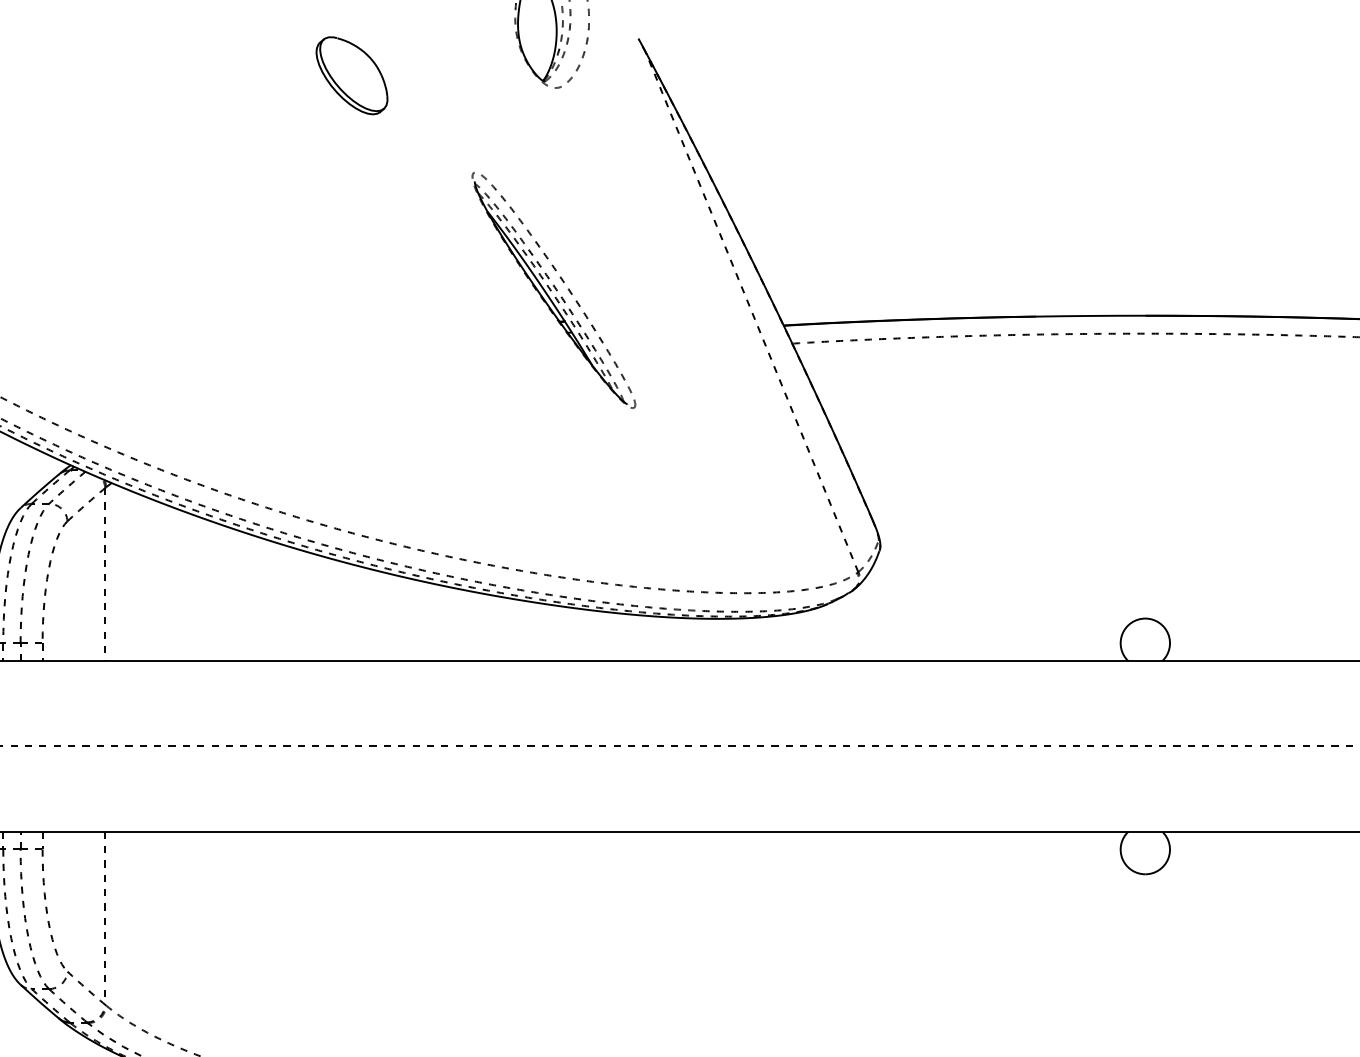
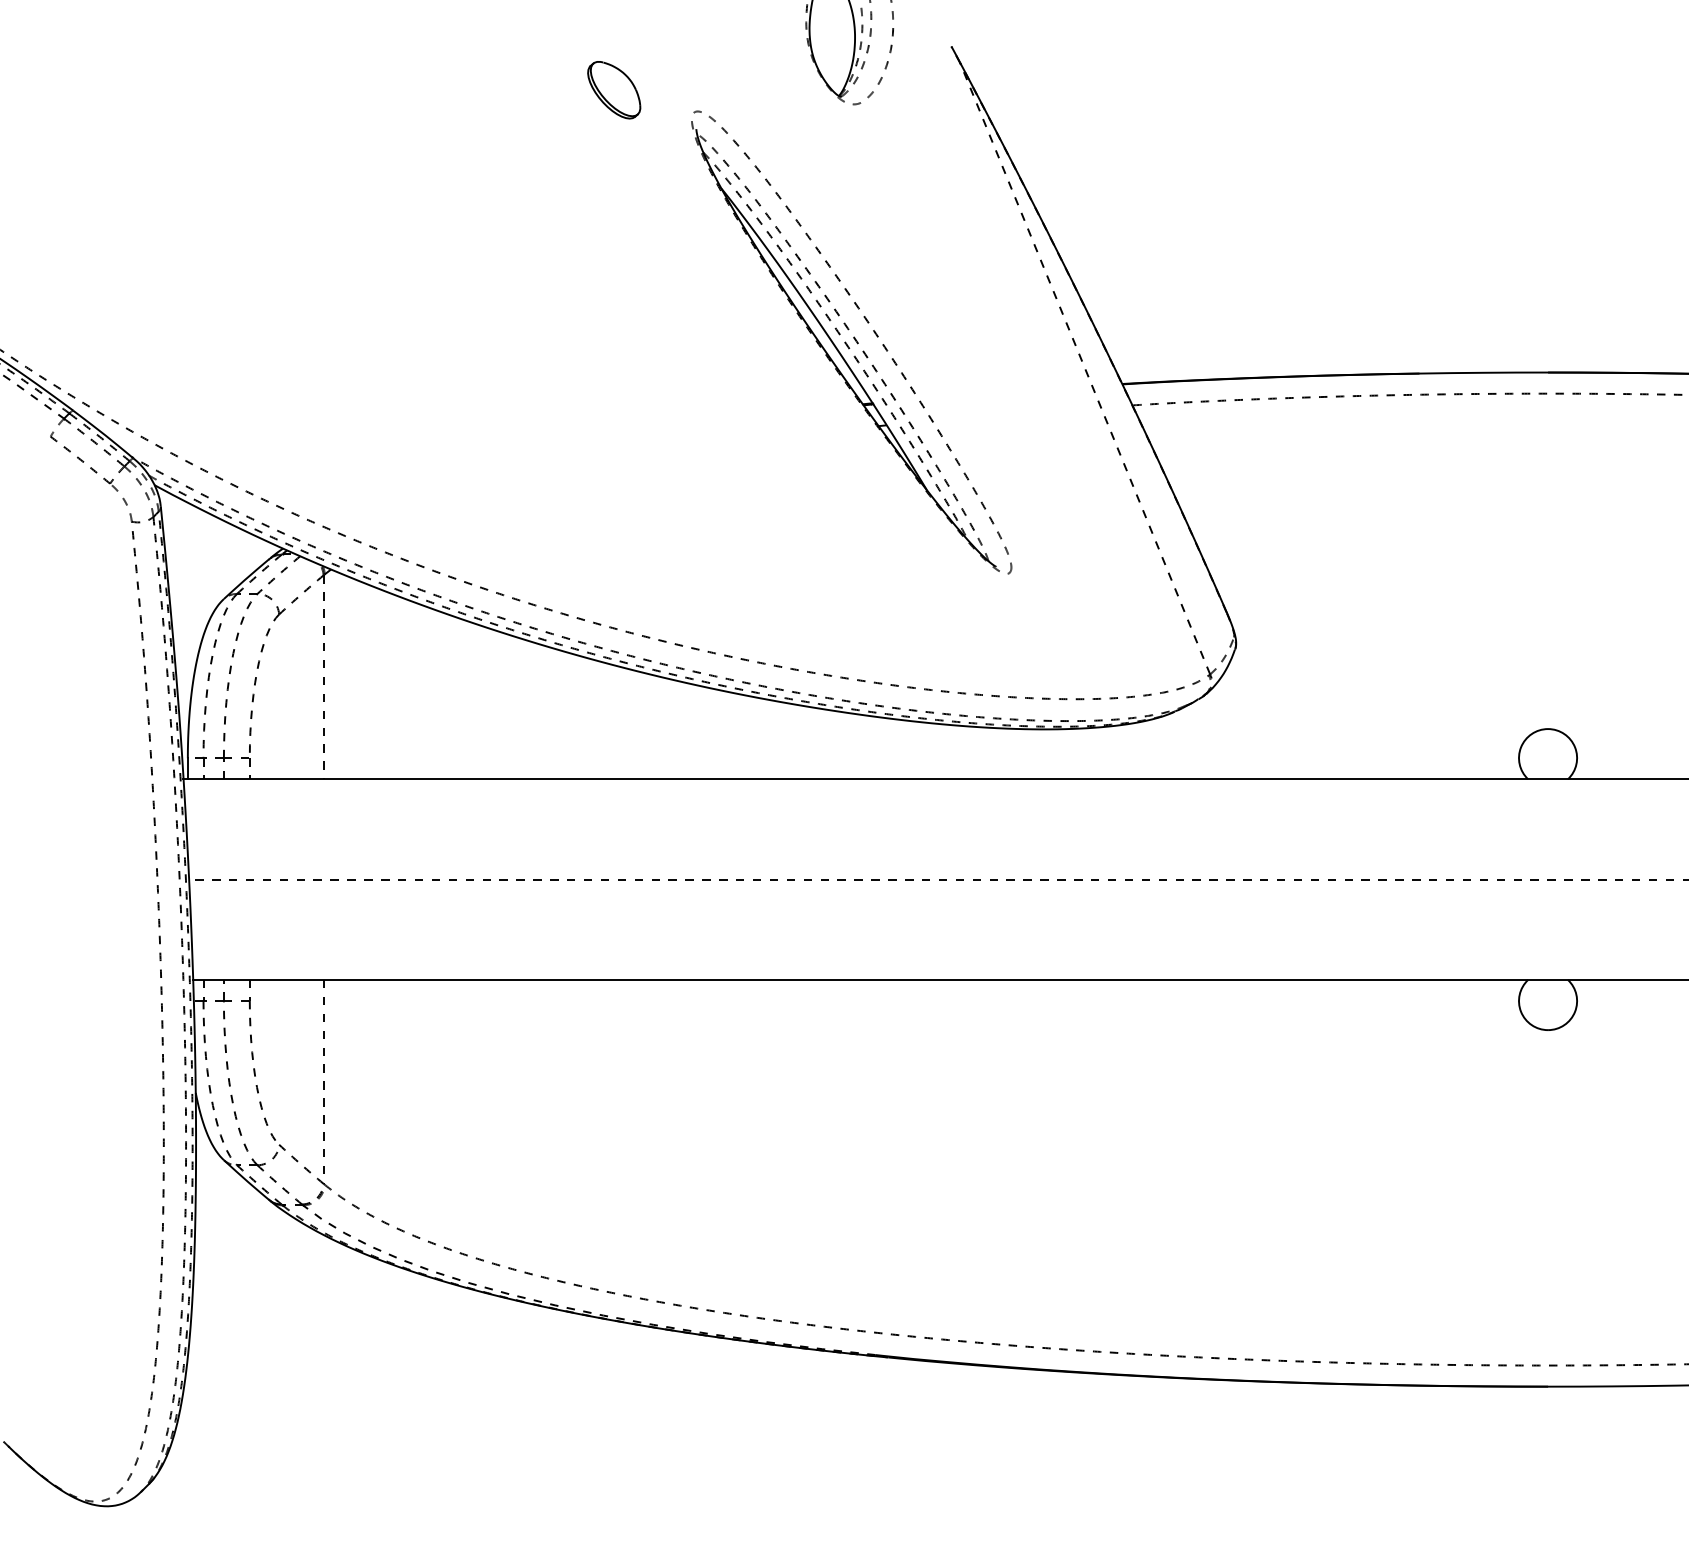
part: (352, 76) -> (614, 90), size x0.62
part: (553, 290) -> (851, 342), size x1.67

